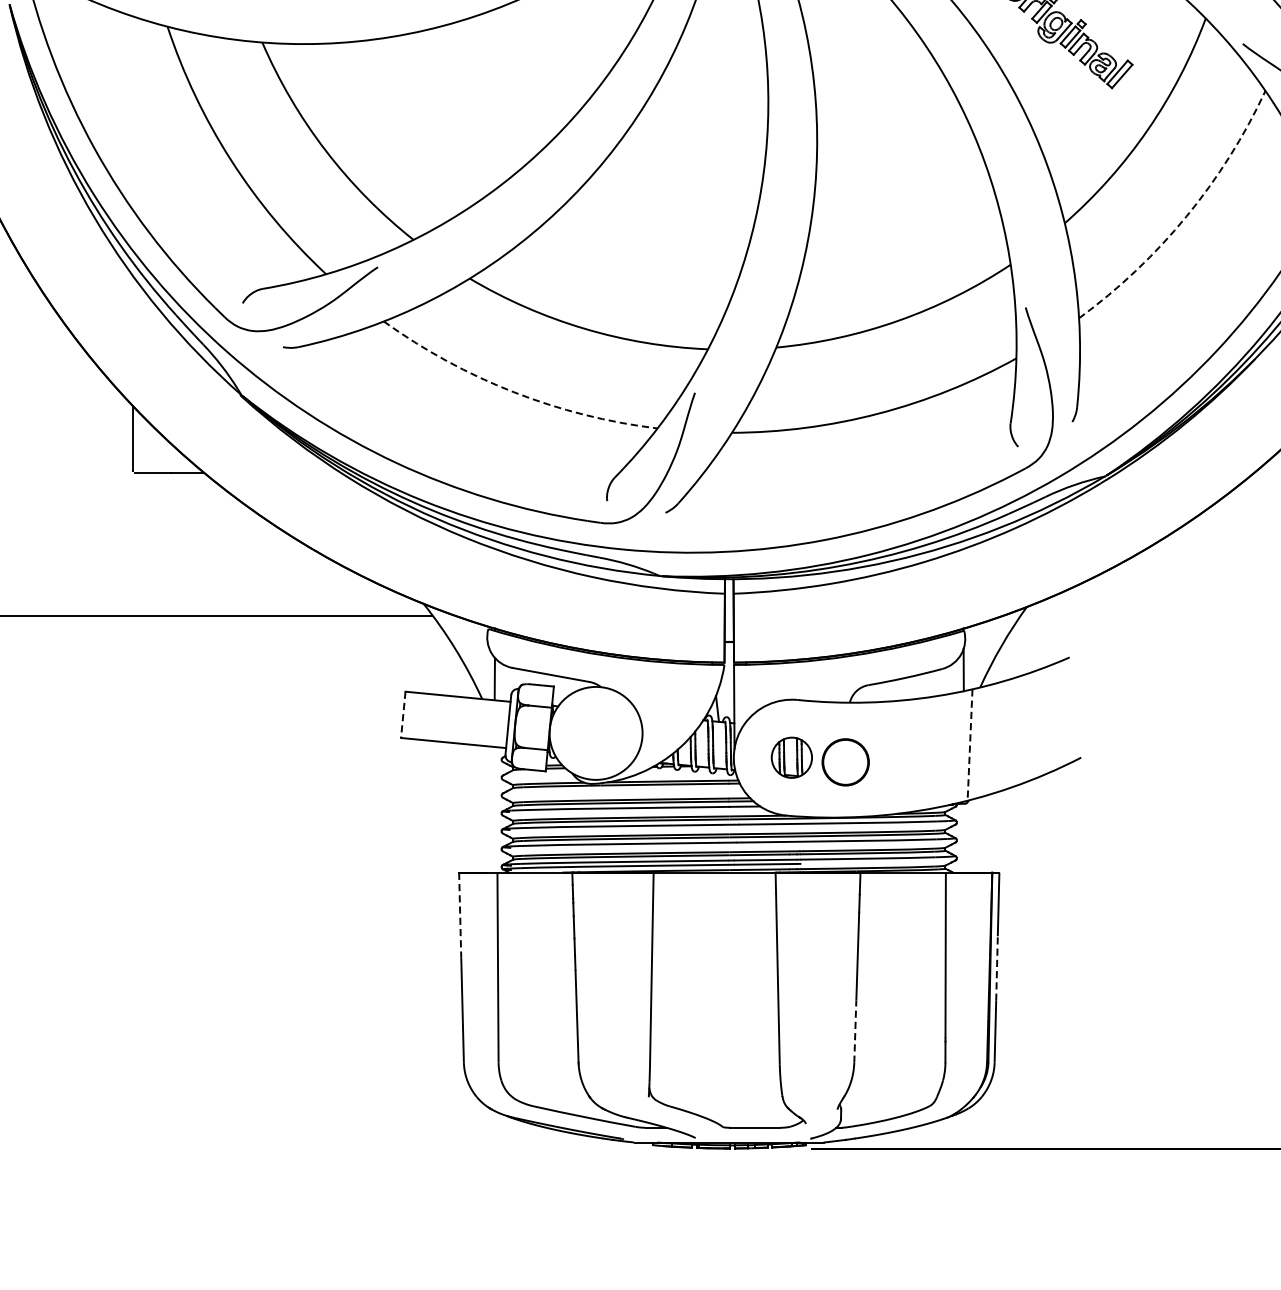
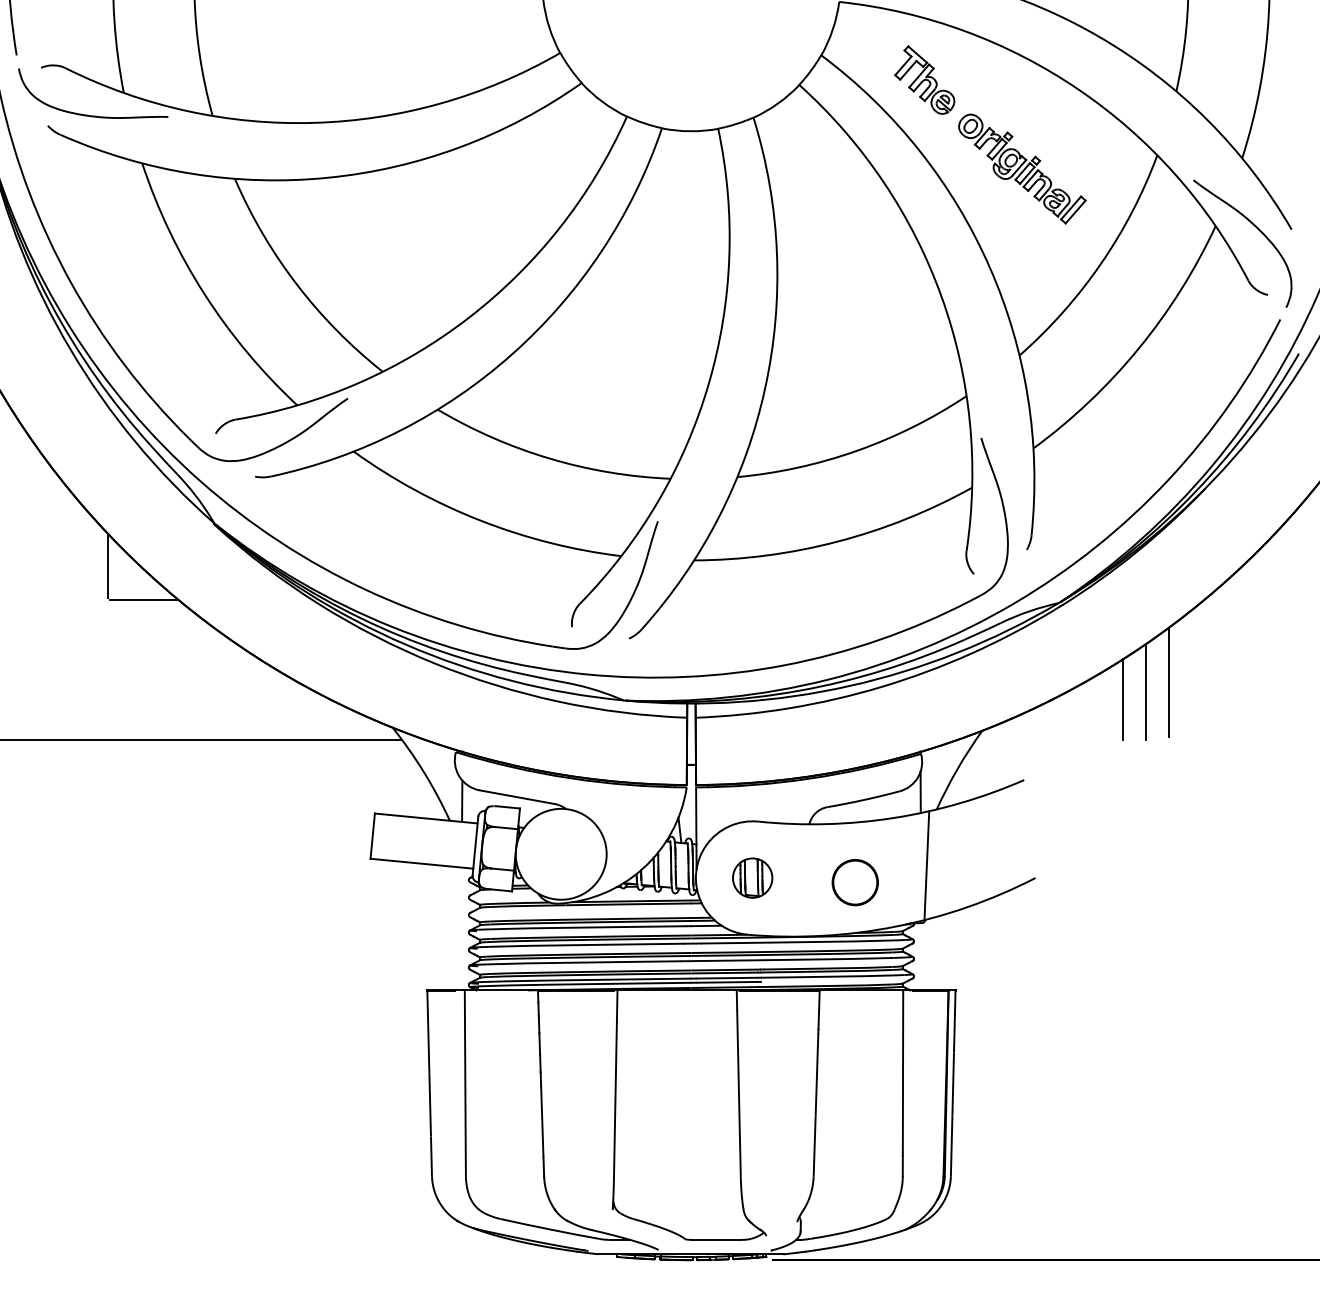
arc: (1186, 216) -> (1138, 348), dashed -> solid
arc: (513, 391) -> (480, 520), dashed -> solid
line: (1217, 556) -> (1168, 681), added
line: (1193, 566) -> (1145, 691), added
line: (1171, 575) -> (1123, 699), added
line: (403, 715) -> (372, 836), dashed -> solid
line: (969, 744) -> (926, 865), dashed -> solid
circle: (844, 762) -> (854, 882), moved
line: (460, 914) -> (428, 1031), dashed -> solid
line: (997, 967) -> (953, 1083), dashed -> solid
line: (855, 1032) -> (814, 1146), dashed -> solid

